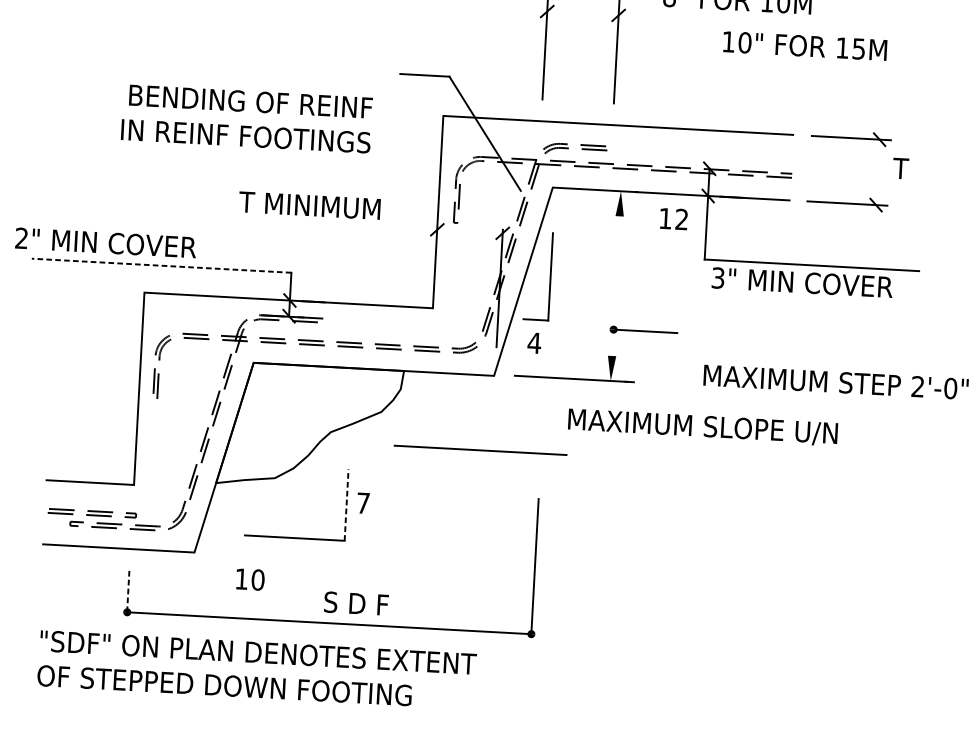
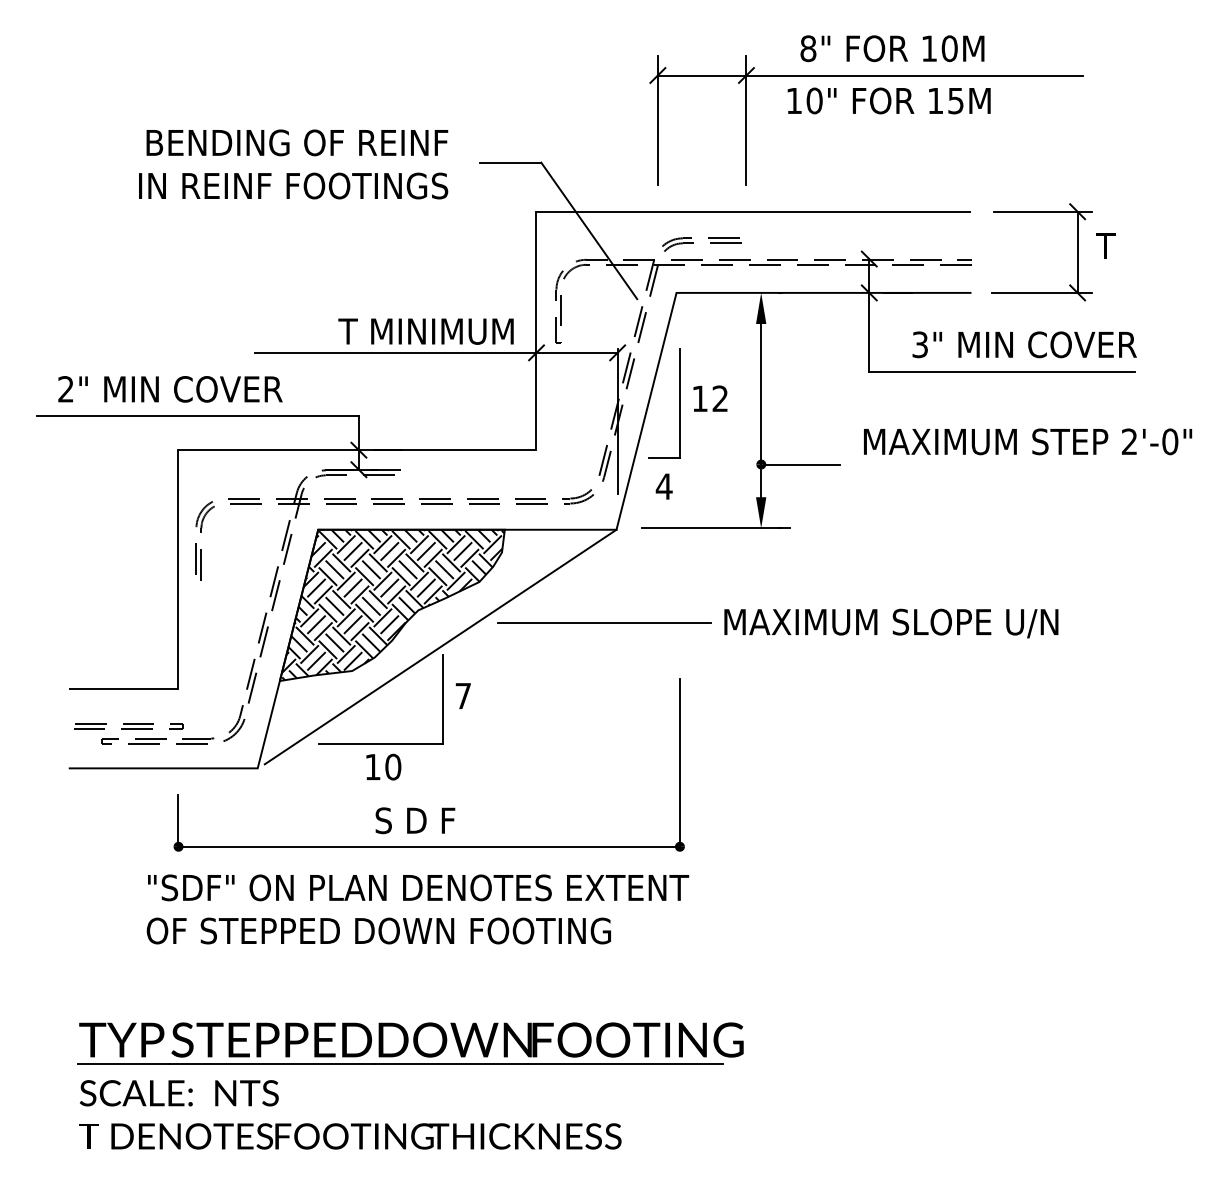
line: (717, 20) -> (869, 75), added
text: (804, 45) -> (888, 100), moved
text: (246, 118) -> (293, 164), moved
line: (877, 171) -> (1077, 251), added
text: (309, 205) -> (425, 331), moved
text: (673, 218) -> (710, 398), moved
line: (355, 225) -> (435, 352), added
text: (105, 243) -> (170, 389), moved
line: (161, 265) -> (197, 415), dashed -> solid
text: (802, 282) -> (1024, 344), moved
line: (616, 286) -> (761, 410), added
text: (836, 382) -> (1028, 441), moved
hatch: (310, 426) -> (392, 604), added
text: (703, 427) -> (891, 623), moved
line: (347, 462) -> (440, 646), added
line: (346, 504) -> (442, 698), dashed -> solid
text: (250, 579) -> (383, 766), moved
line: (128, 591) -> (178, 821), dashed -> solid
text: (356, 603) -> (415, 820), moved
text: (256, 669) -> (417, 909), moved

